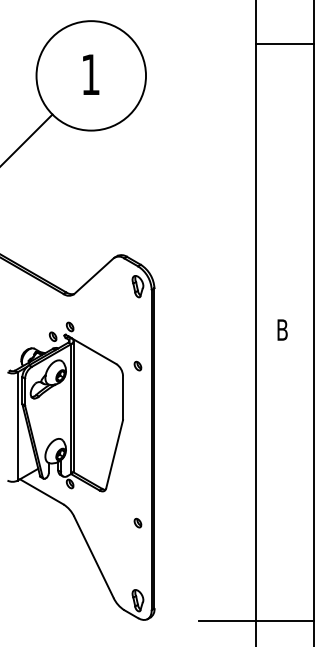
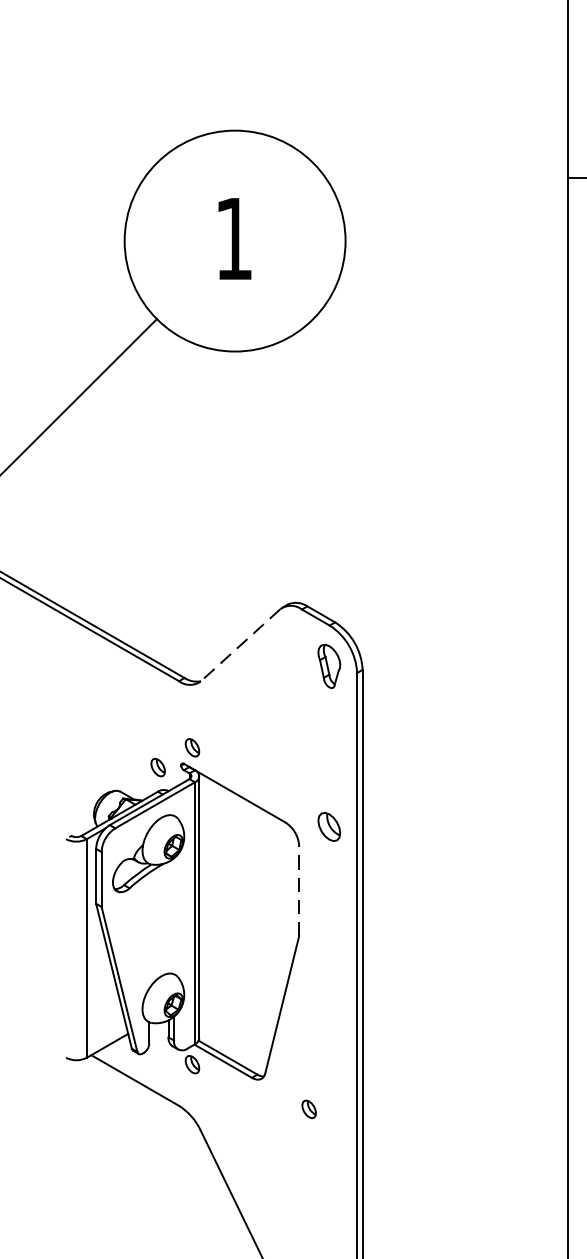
line: (93, 276) -> (239, 645), solid -> dashed
part: (137, 365) -> (328, 825), size x1.6
line: (123, 397) -> (300, 890), solid -> dashed
part: (137, 522) -> (308, 1108), moved

